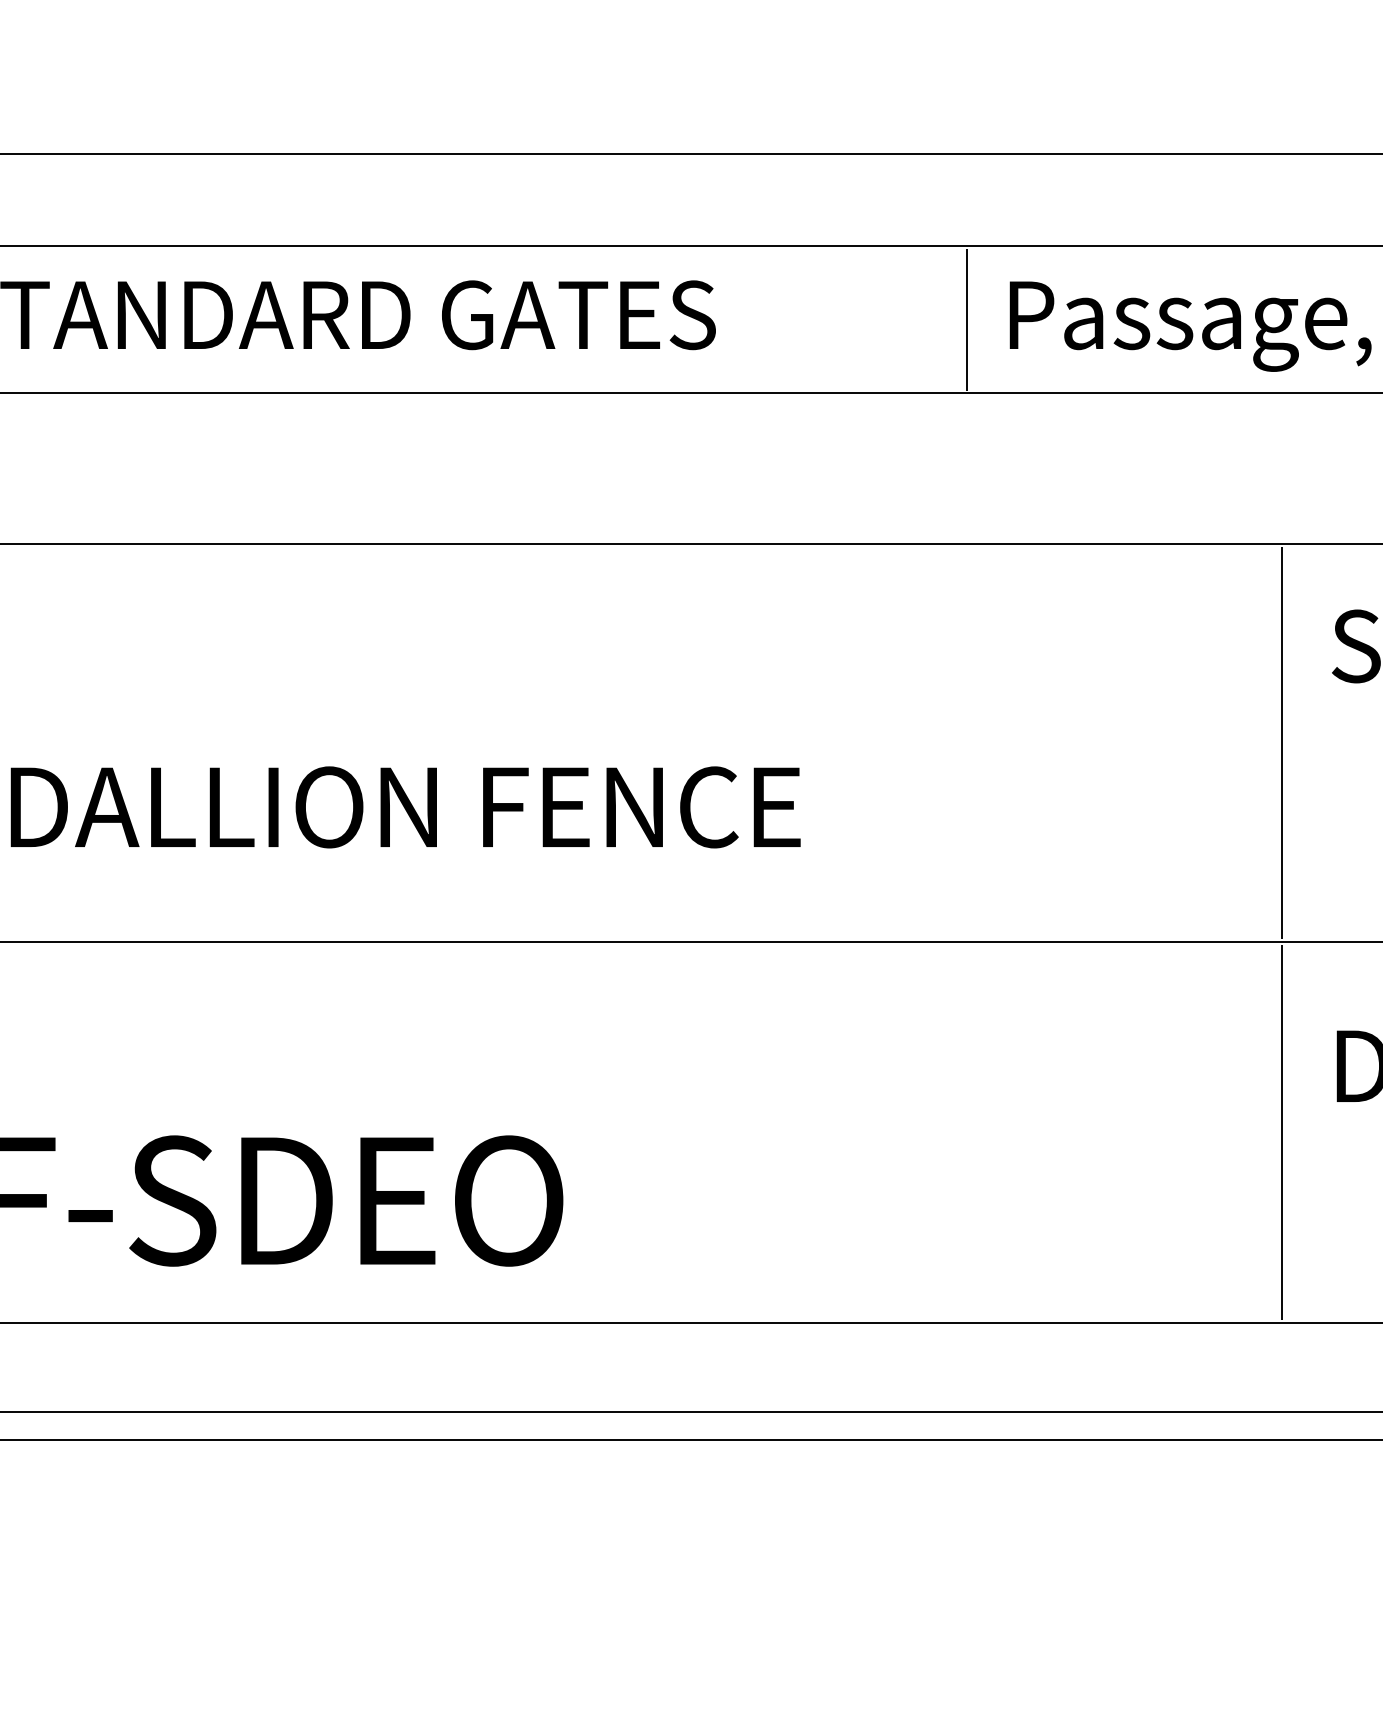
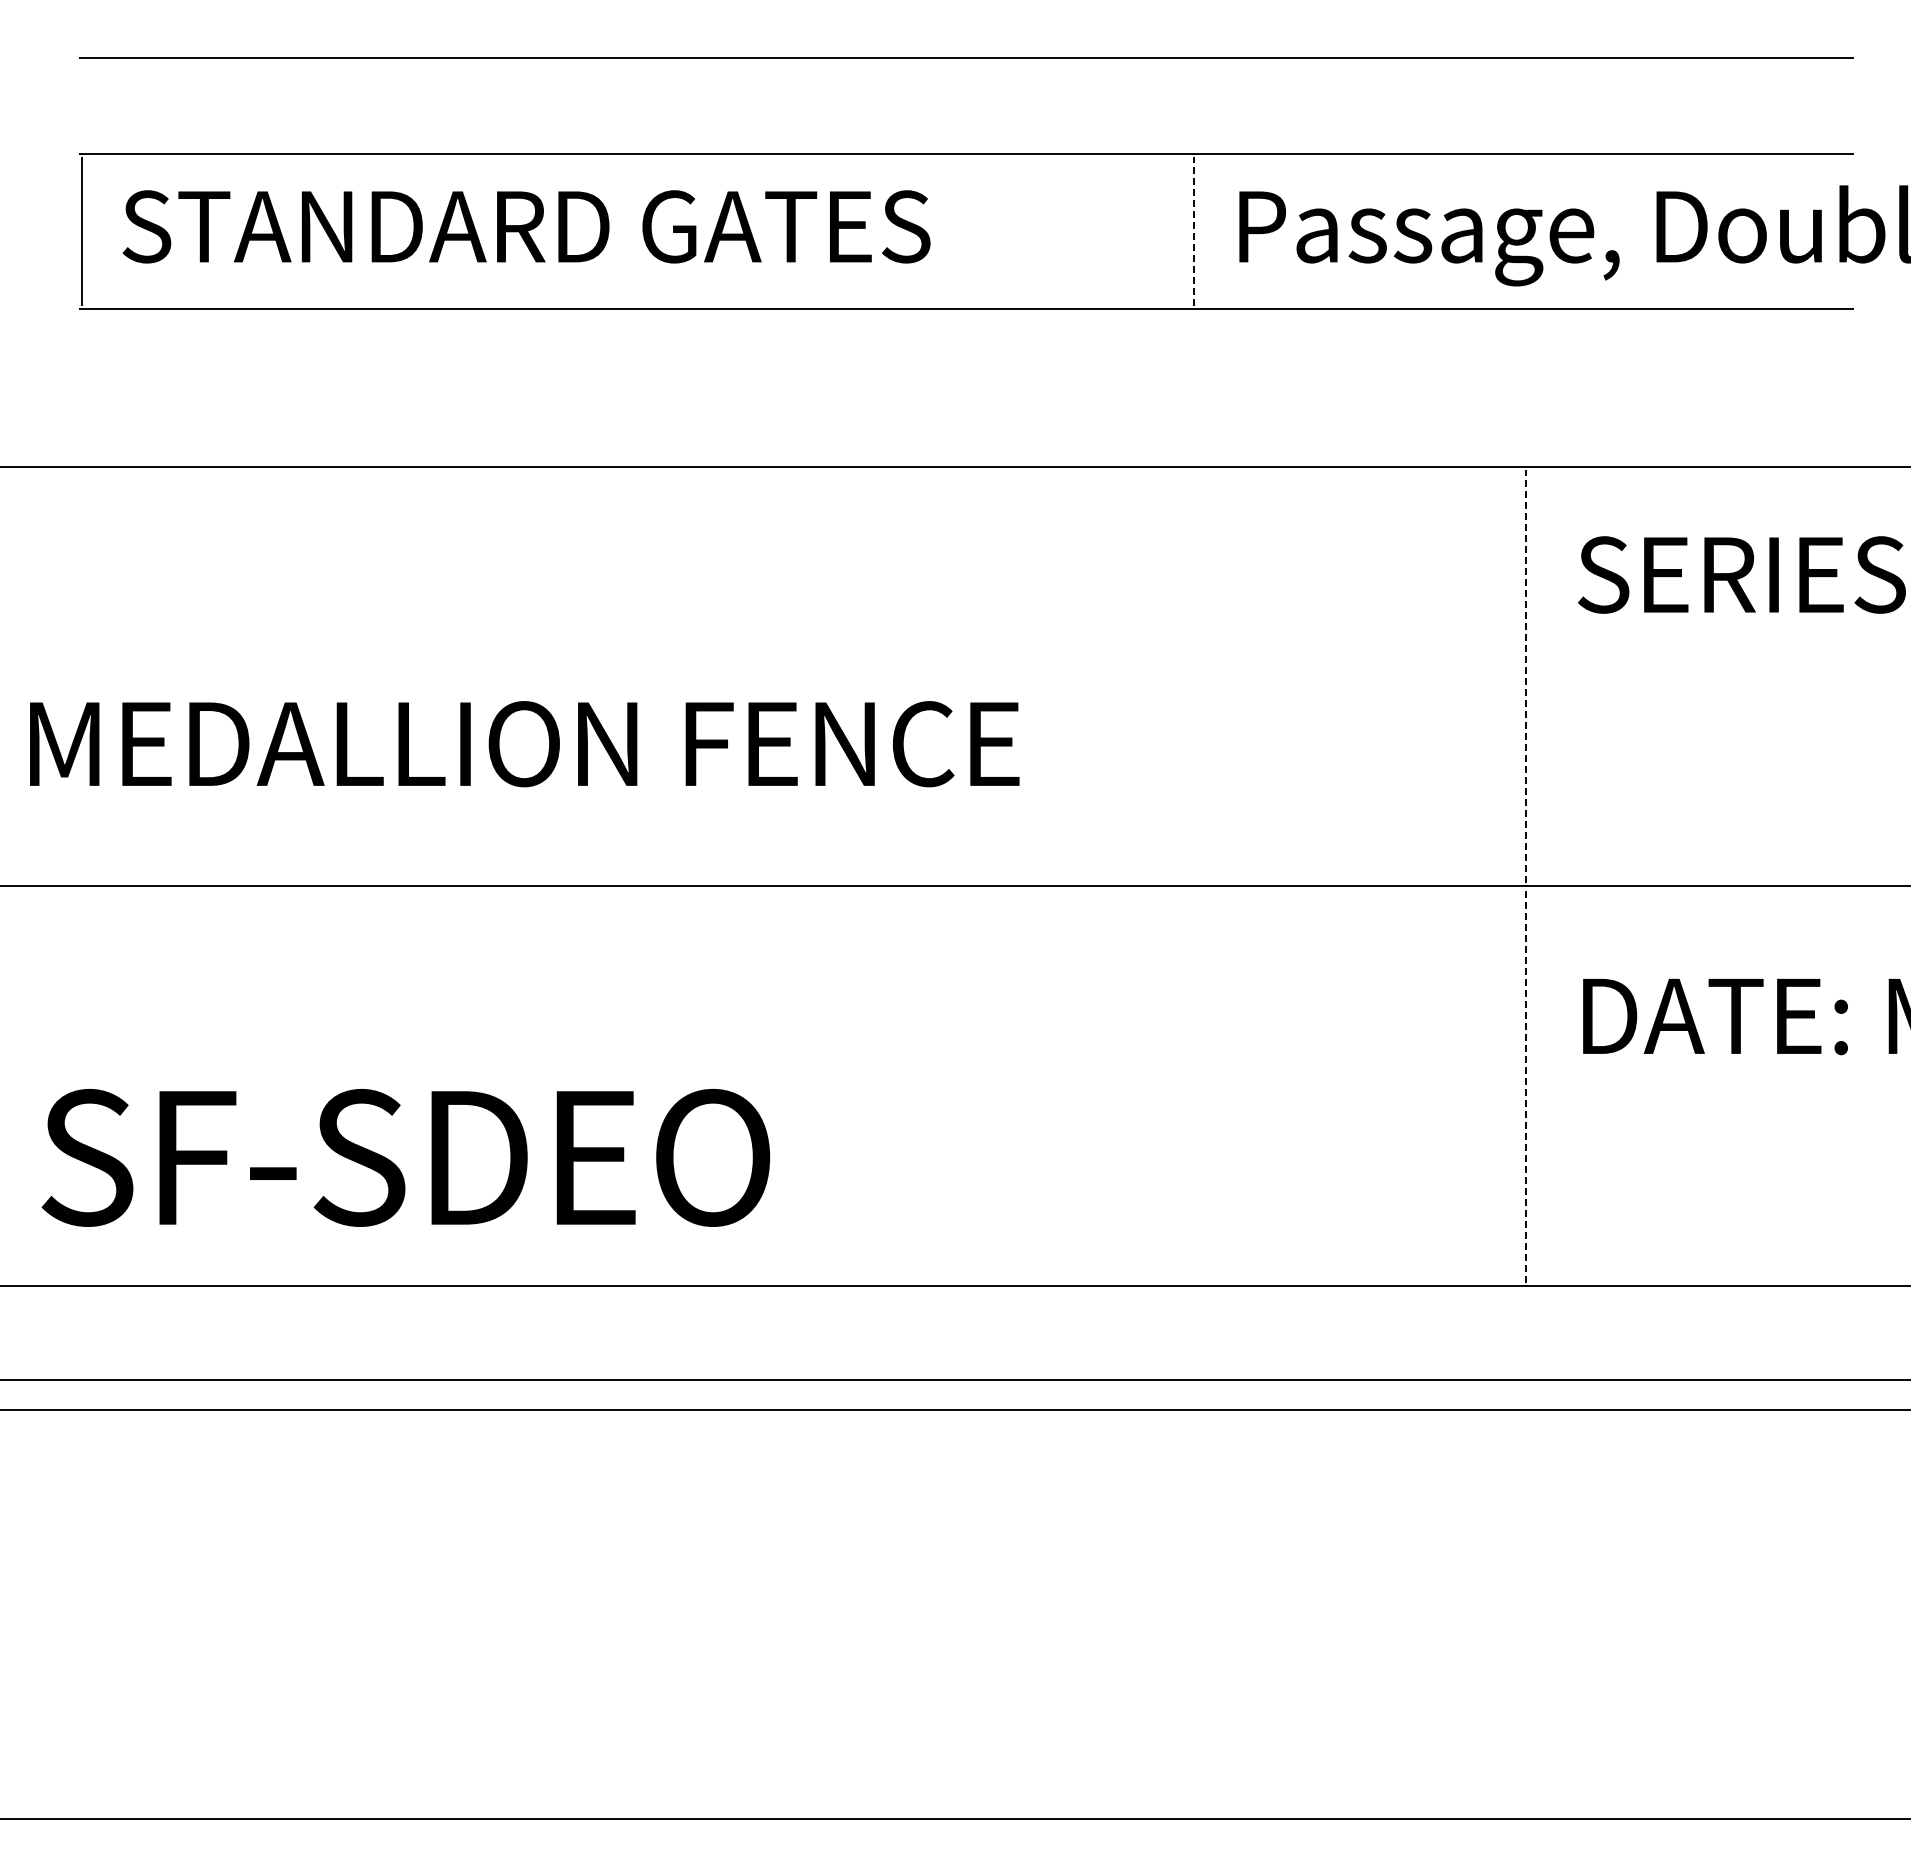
line: (967, 319) -> (1194, 231), solid -> dashed
line: (1282, 743) -> (1525, 676), solid -> dashed
line: (1282, 1132) -> (1525, 1085), solid -> dashed

